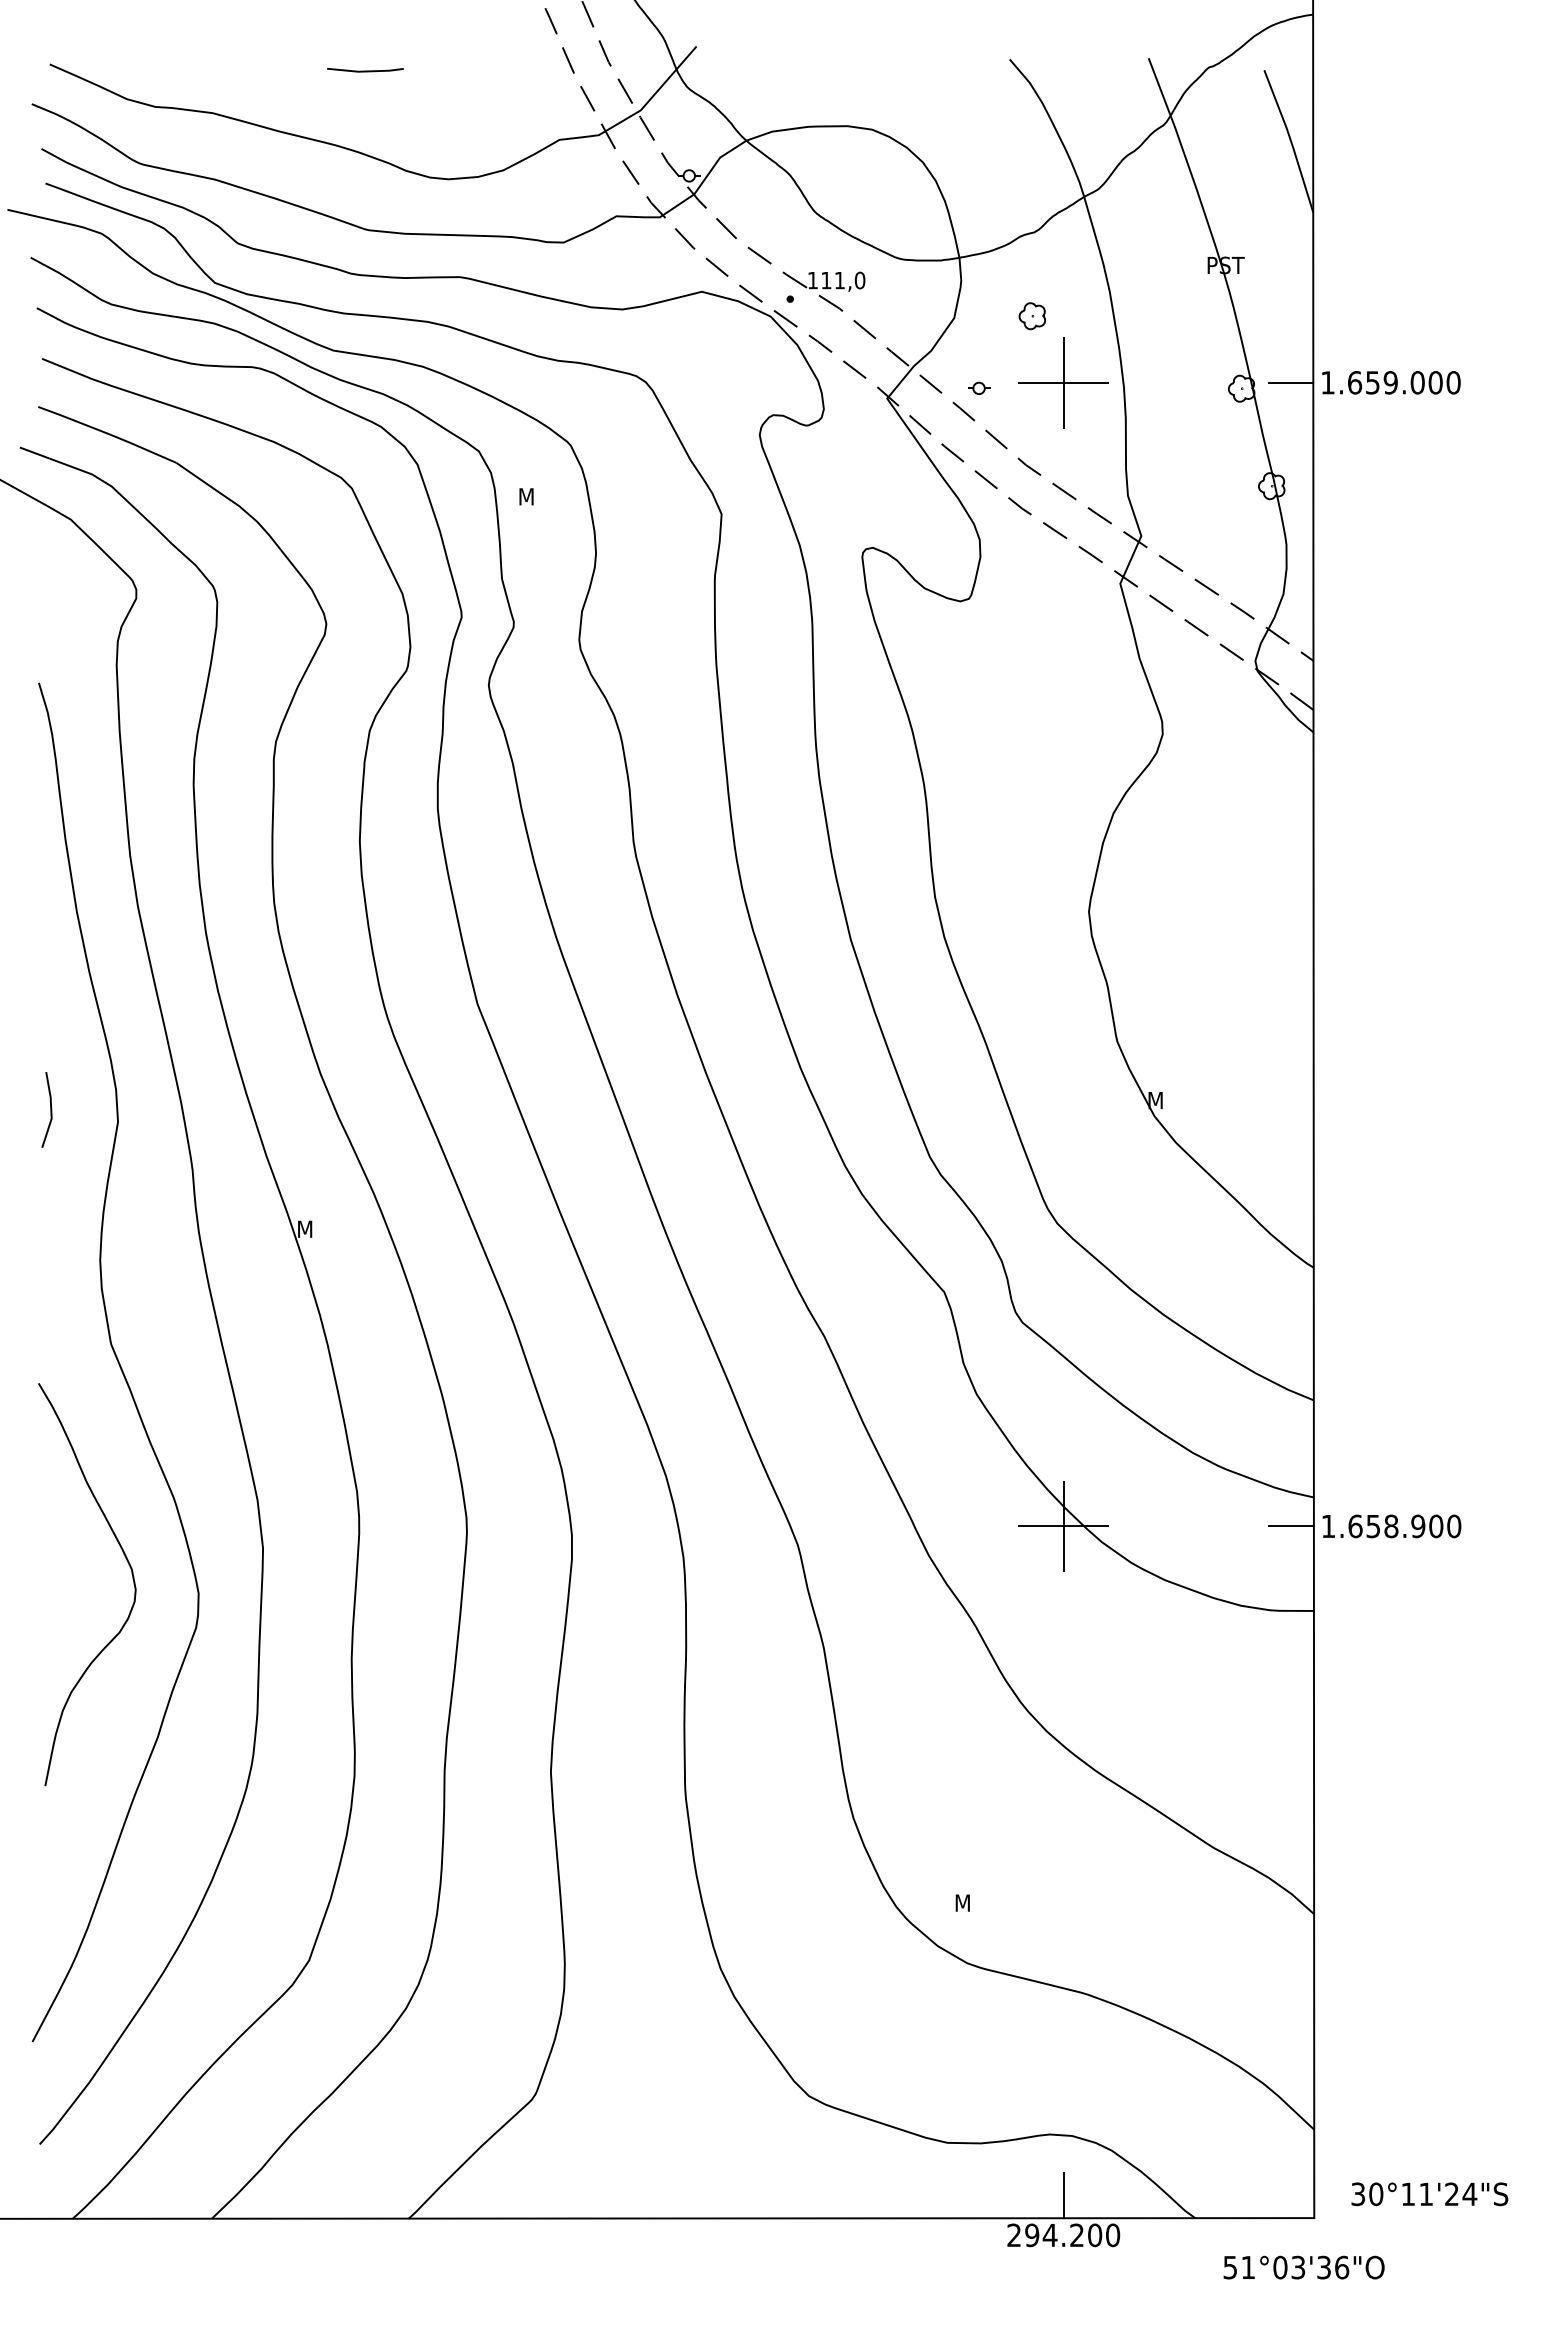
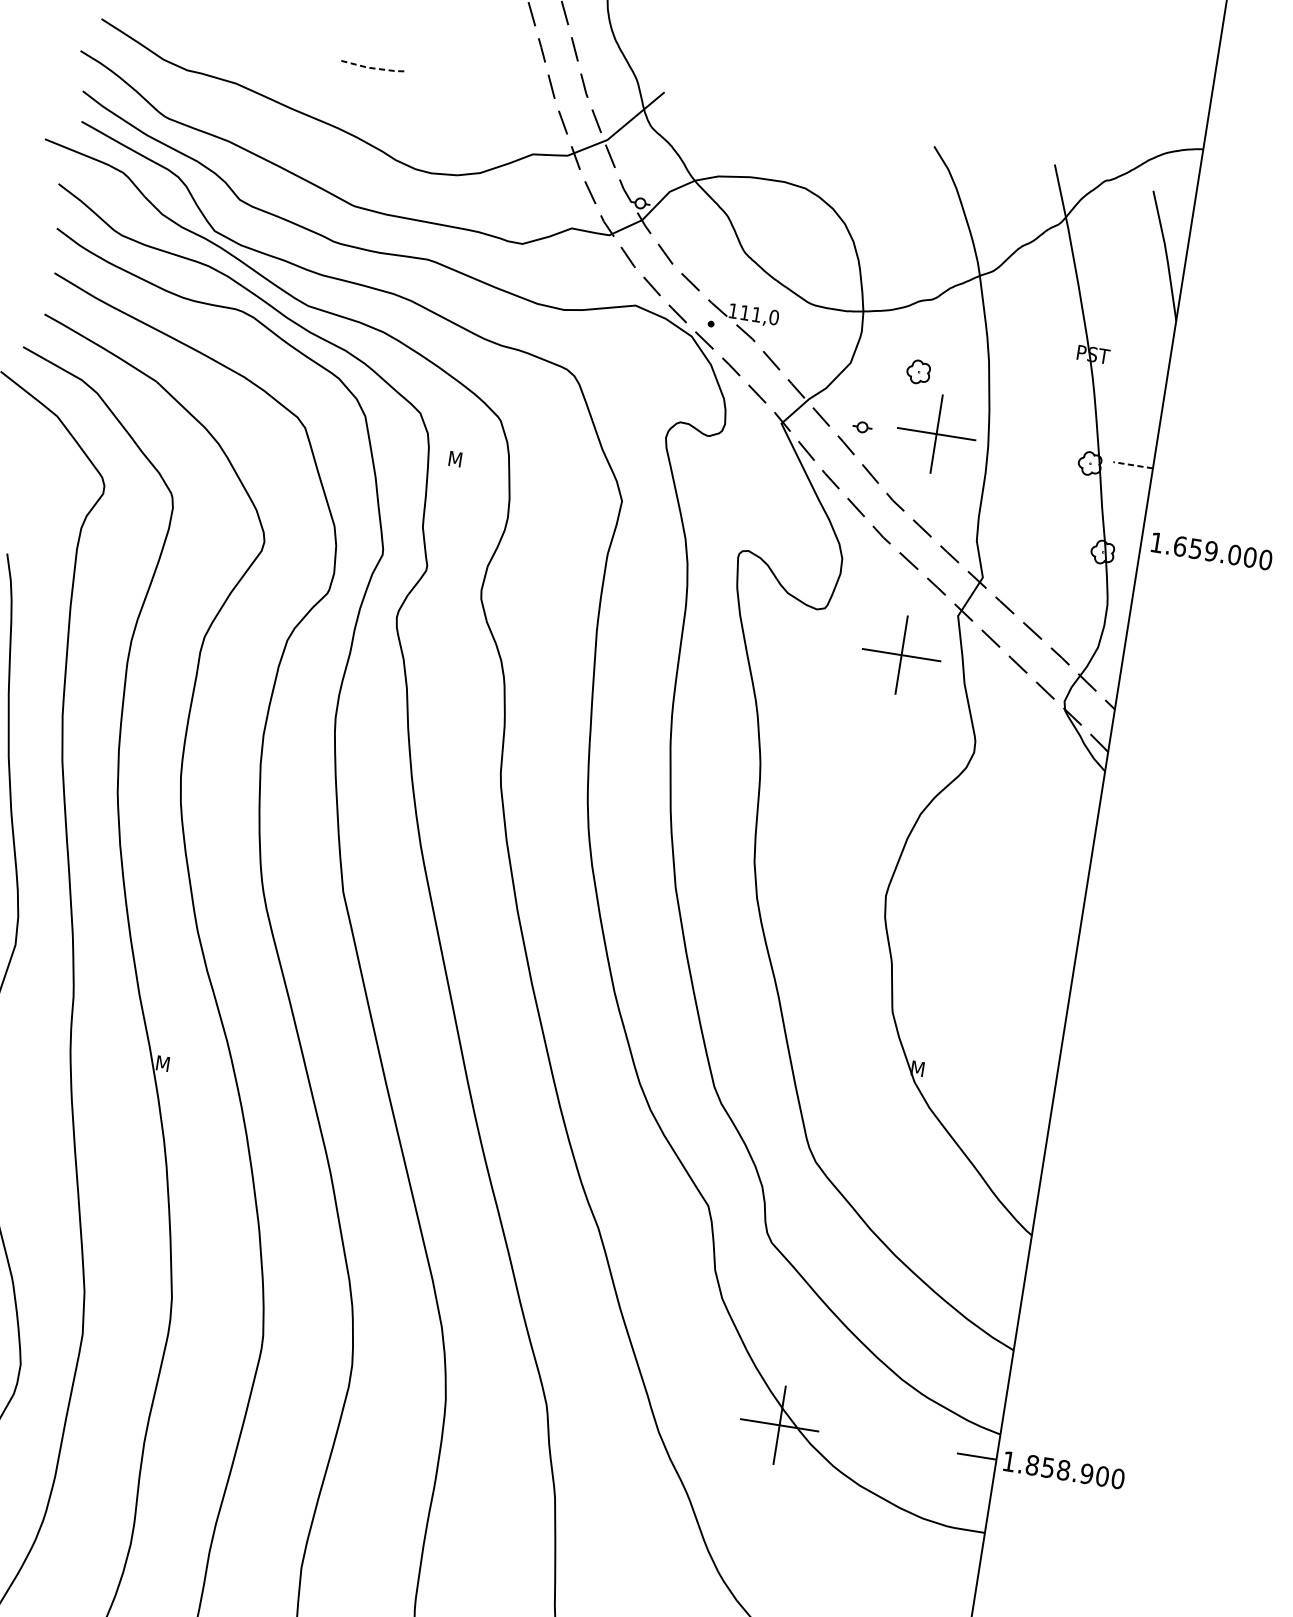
line: (366, 71) -> (375, 68), solid -> dashed
line: (1290, 382) -> (1133, 465), solid -> dashed
text: (1391, 382) -> (1211, 551), moved
part: (1063, 637) -> (901, 654), added
text: (1355, 1525) -> (1032, 1464), 1.658.900 -> 1.858.900

